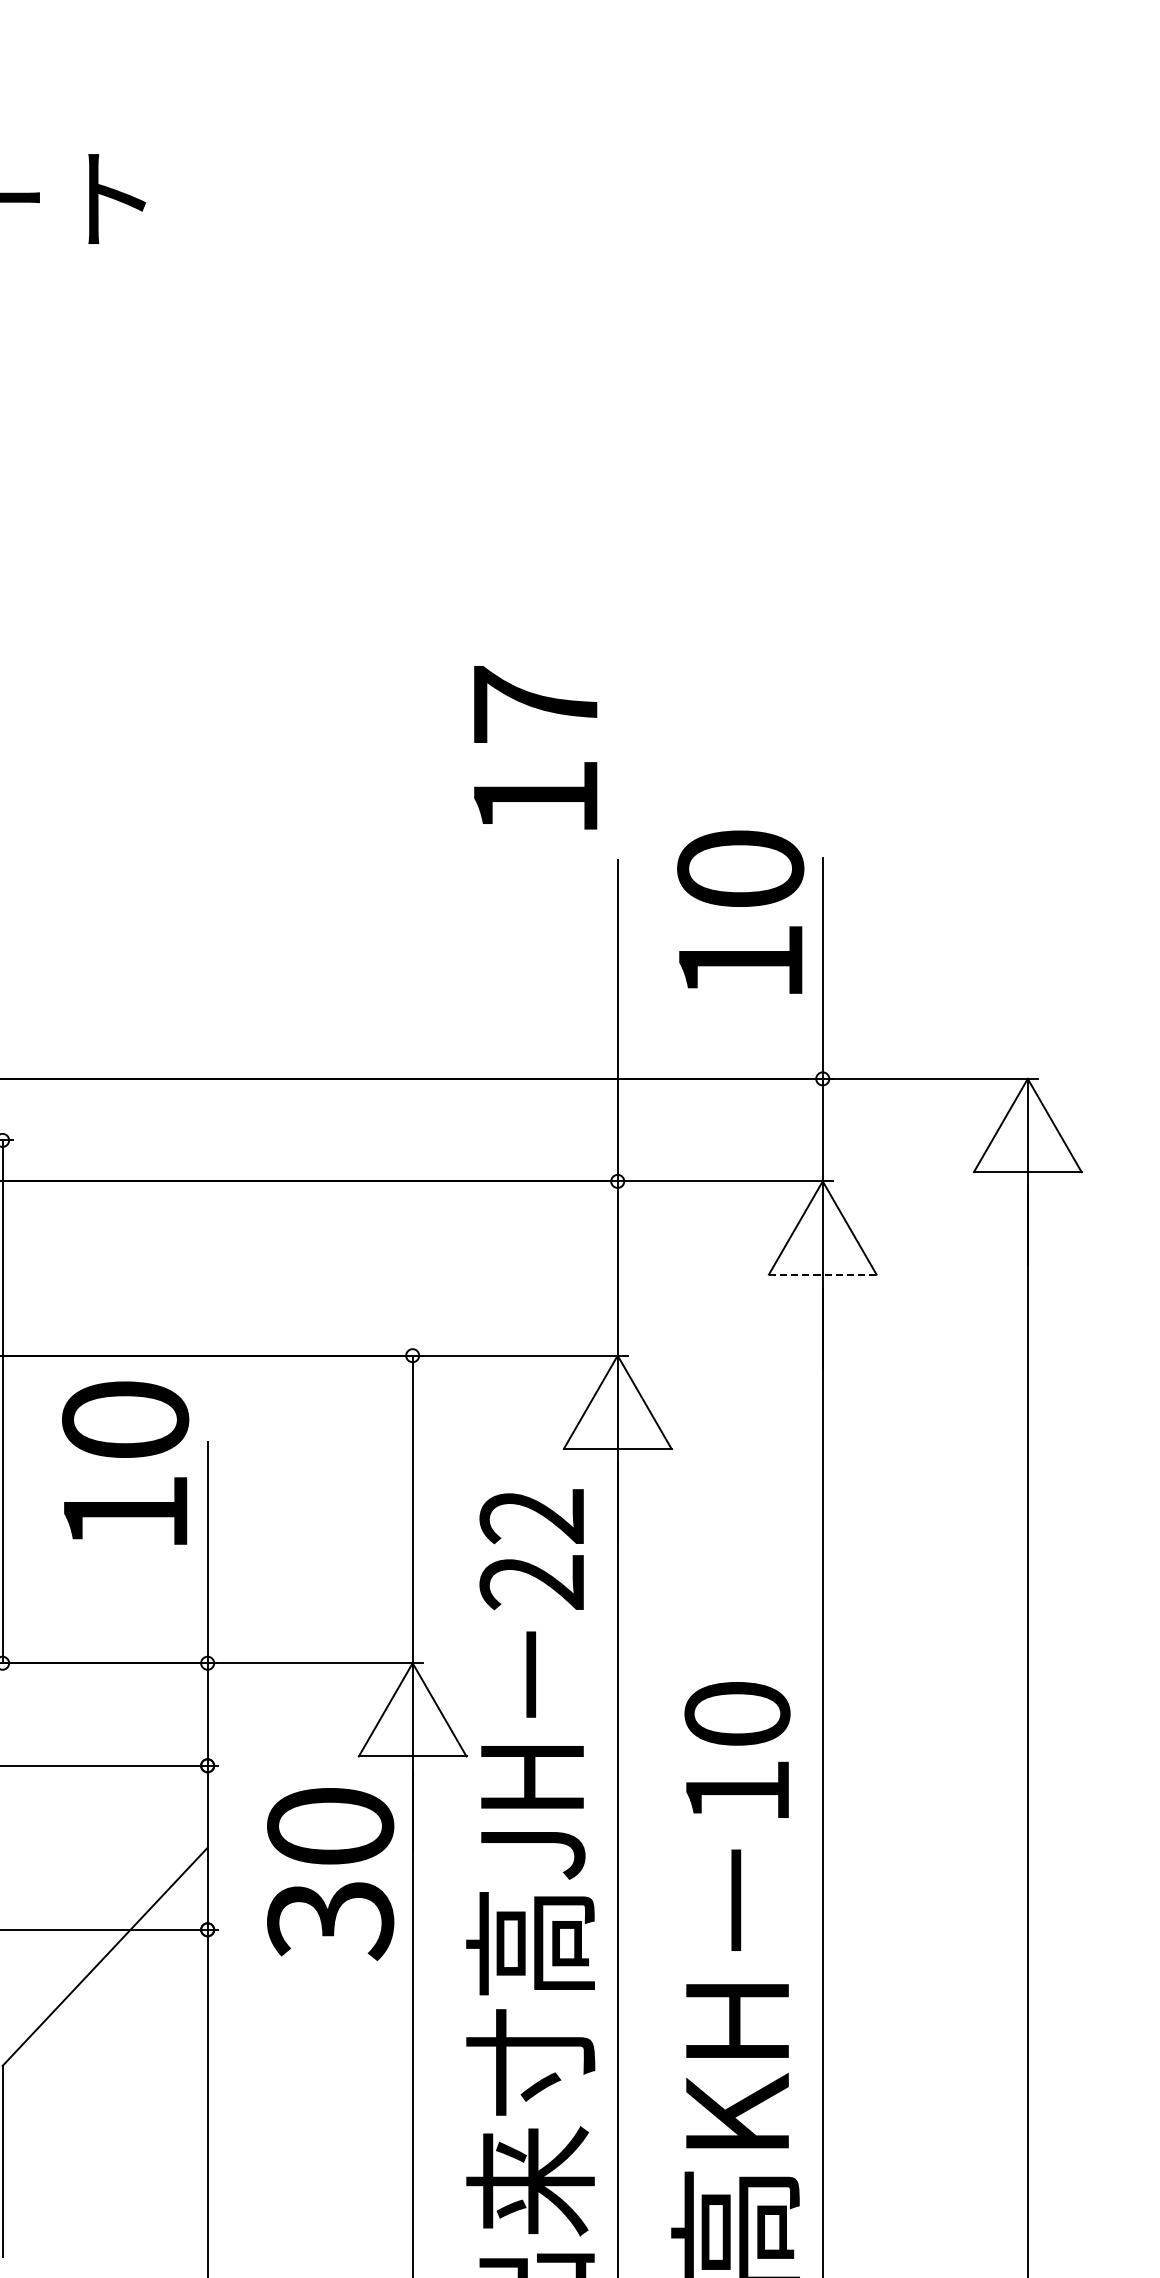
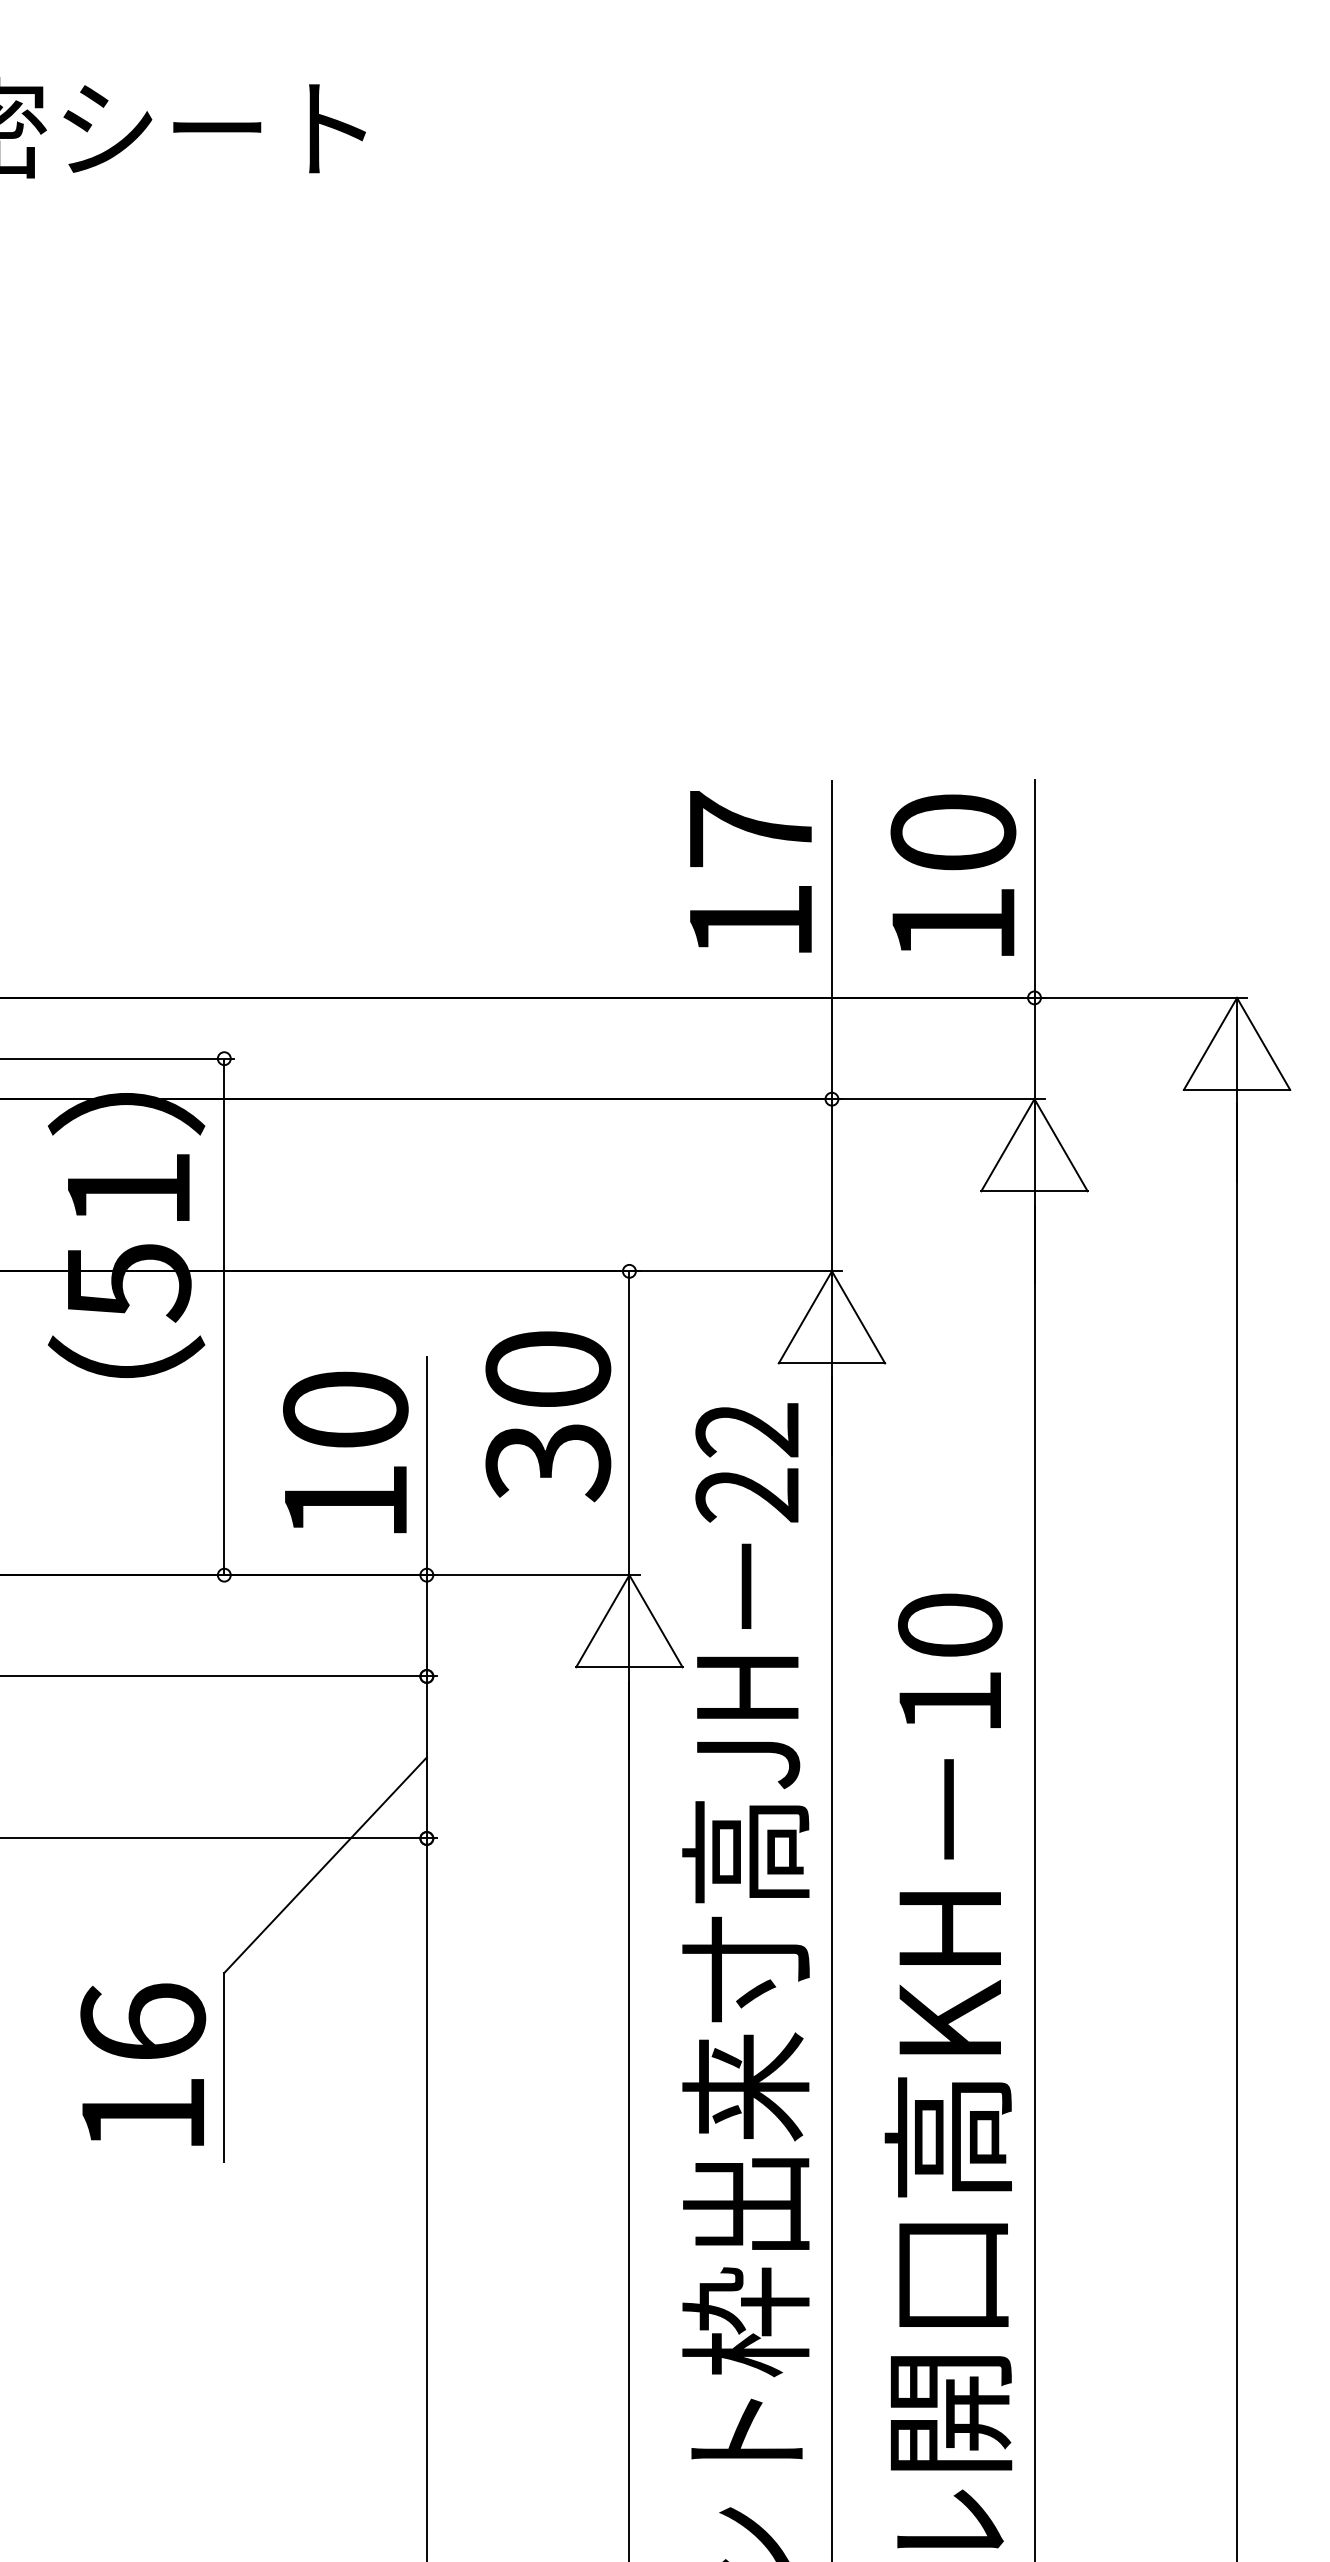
text: (535, 747) -> (750, 871), moved
text: (740, 911) -> (953, 874), moved
line: (823, 1274) -> (1035, 1191), dashed -> solid
text: (125, 1463) -> (345, 1452), moved
text: (330, 1874) -> (548, 1416), moved

